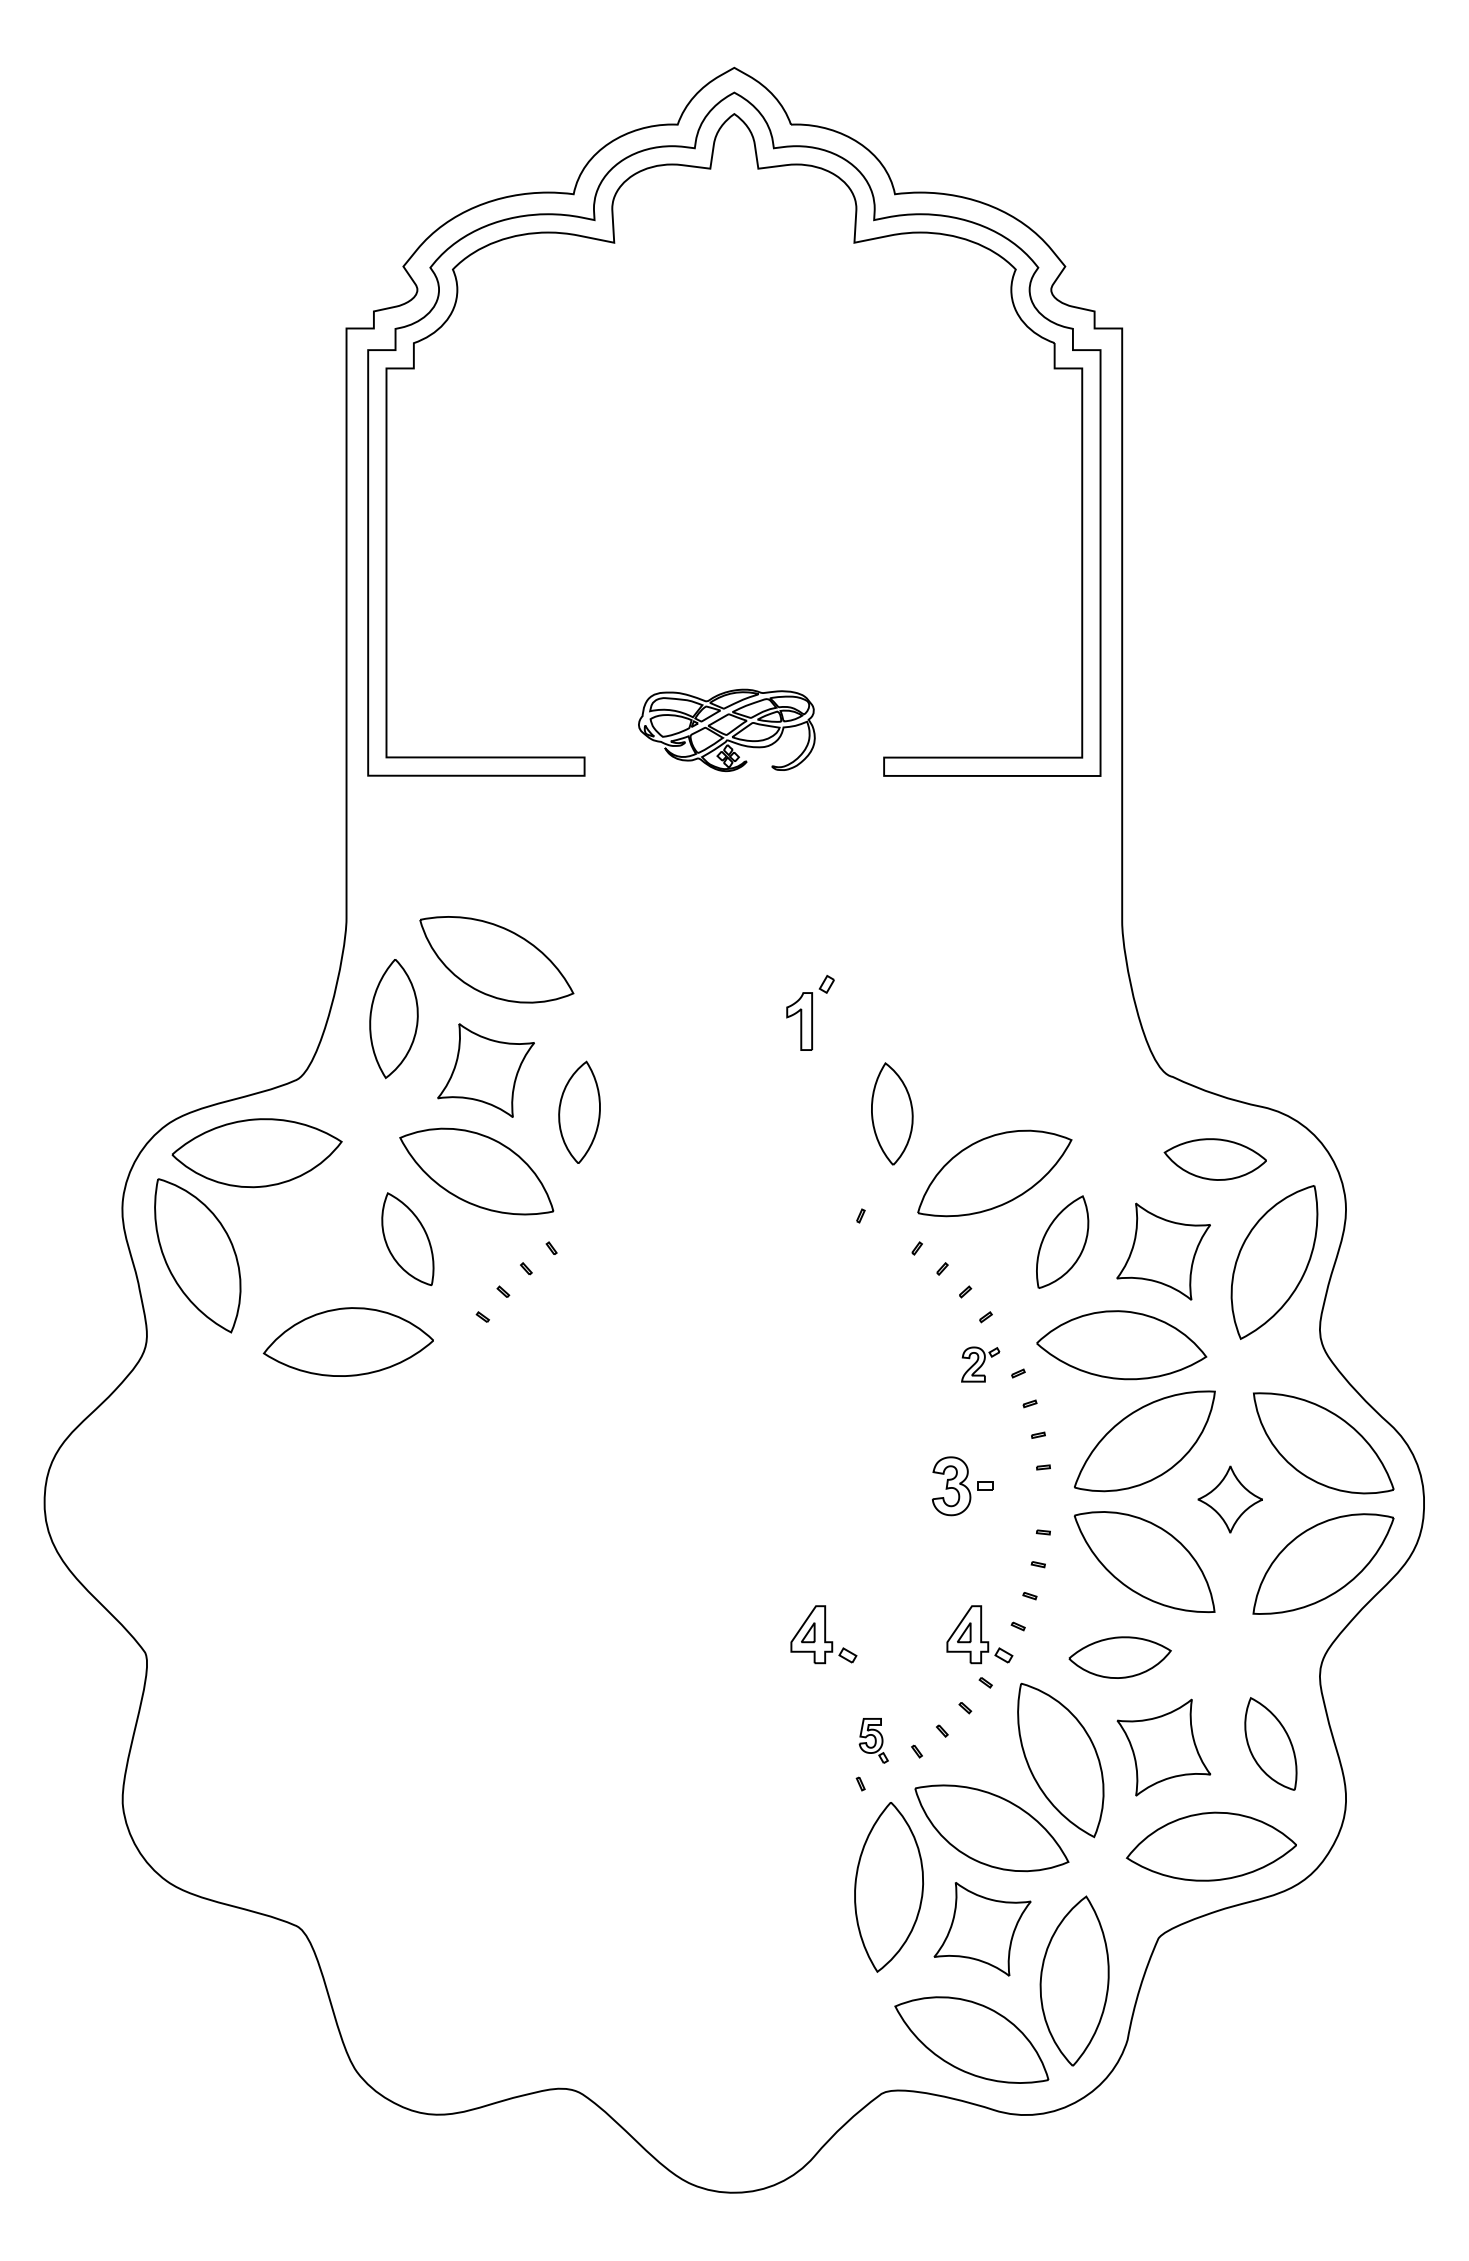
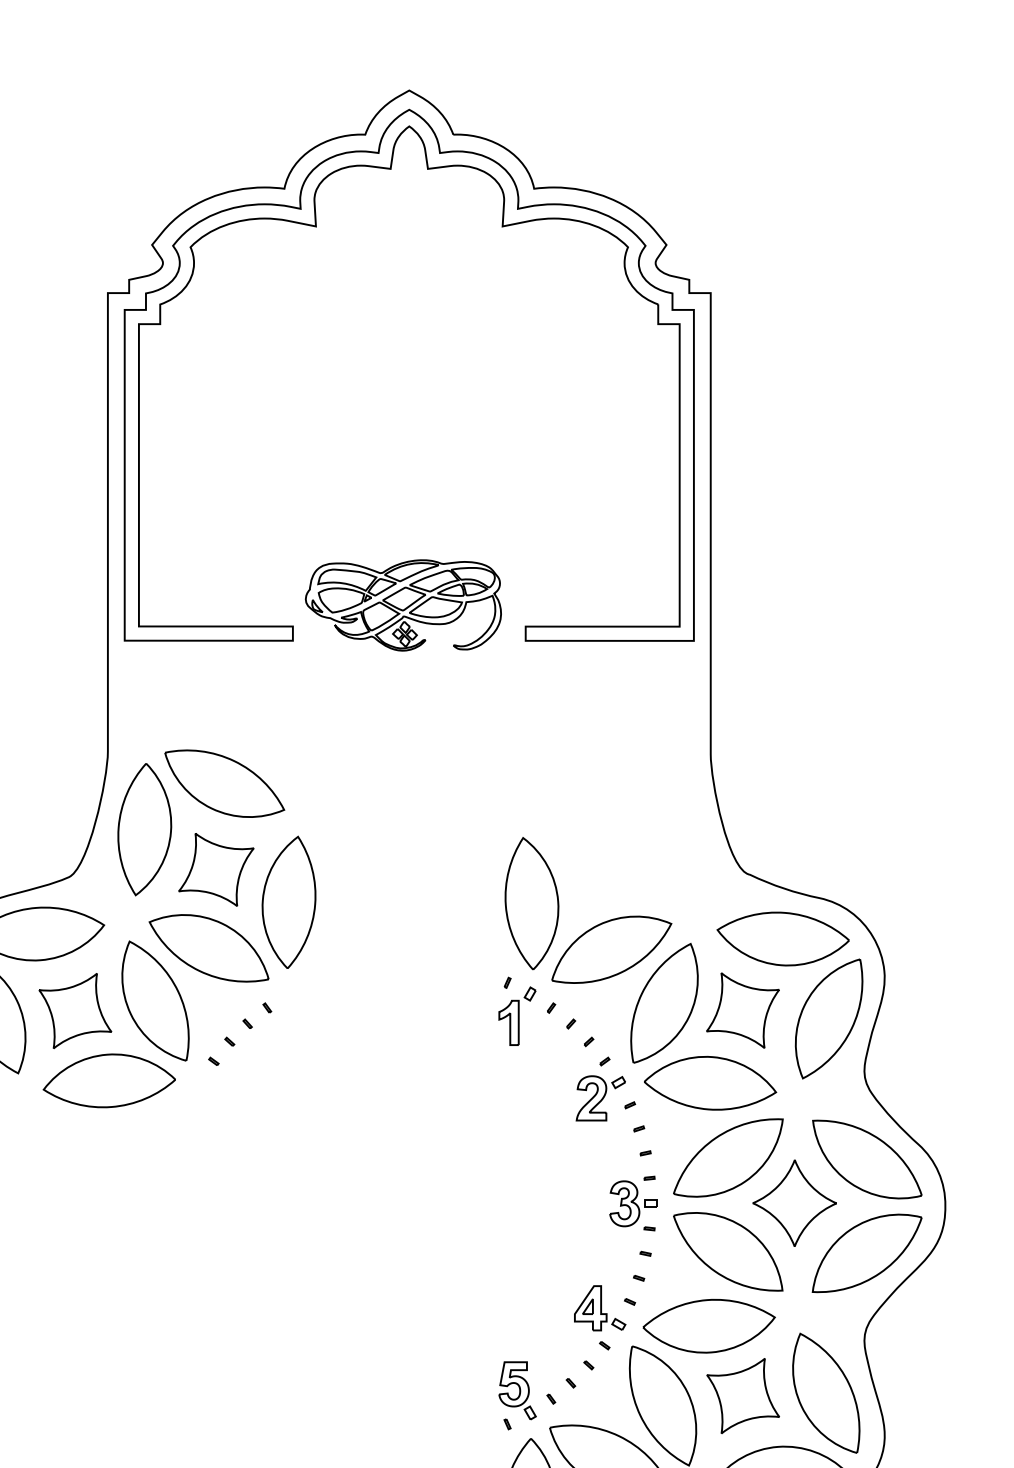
part: (726, 730) -> (403, 605), size x1.43
part: (810, 1012) -> (517, 1015), moved
part: (393, 1018) -> (144, 829), size x1.43
part: (579, 1112) -> (288, 902), size x1.67
part: (892, 1113) -> (532, 903), size x1.67
part: (1215, 1159) -> (783, 938), size x1.67
part: (407, 1238) -> (155, 1000), size x1.67
part: (1062, 1241) -> (664, 1002), size x1.67
part: (304, 1251) -> (75, 1010), added
part: (980, 1364) -> (600, 1098), size x1.67
part: (962, 1486) -> (633, 1203), moved
part: (1230, 1499) -> (794, 1203), size x1.67
part: (823, 1634) -> (478, 1308), removed
part: (1119, 1657) -> (708, 1326), size x1.67
part: (873, 1740) -> (517, 1390), size x1.67
part: (1270, 1743) -> (826, 1392), size x1.67

